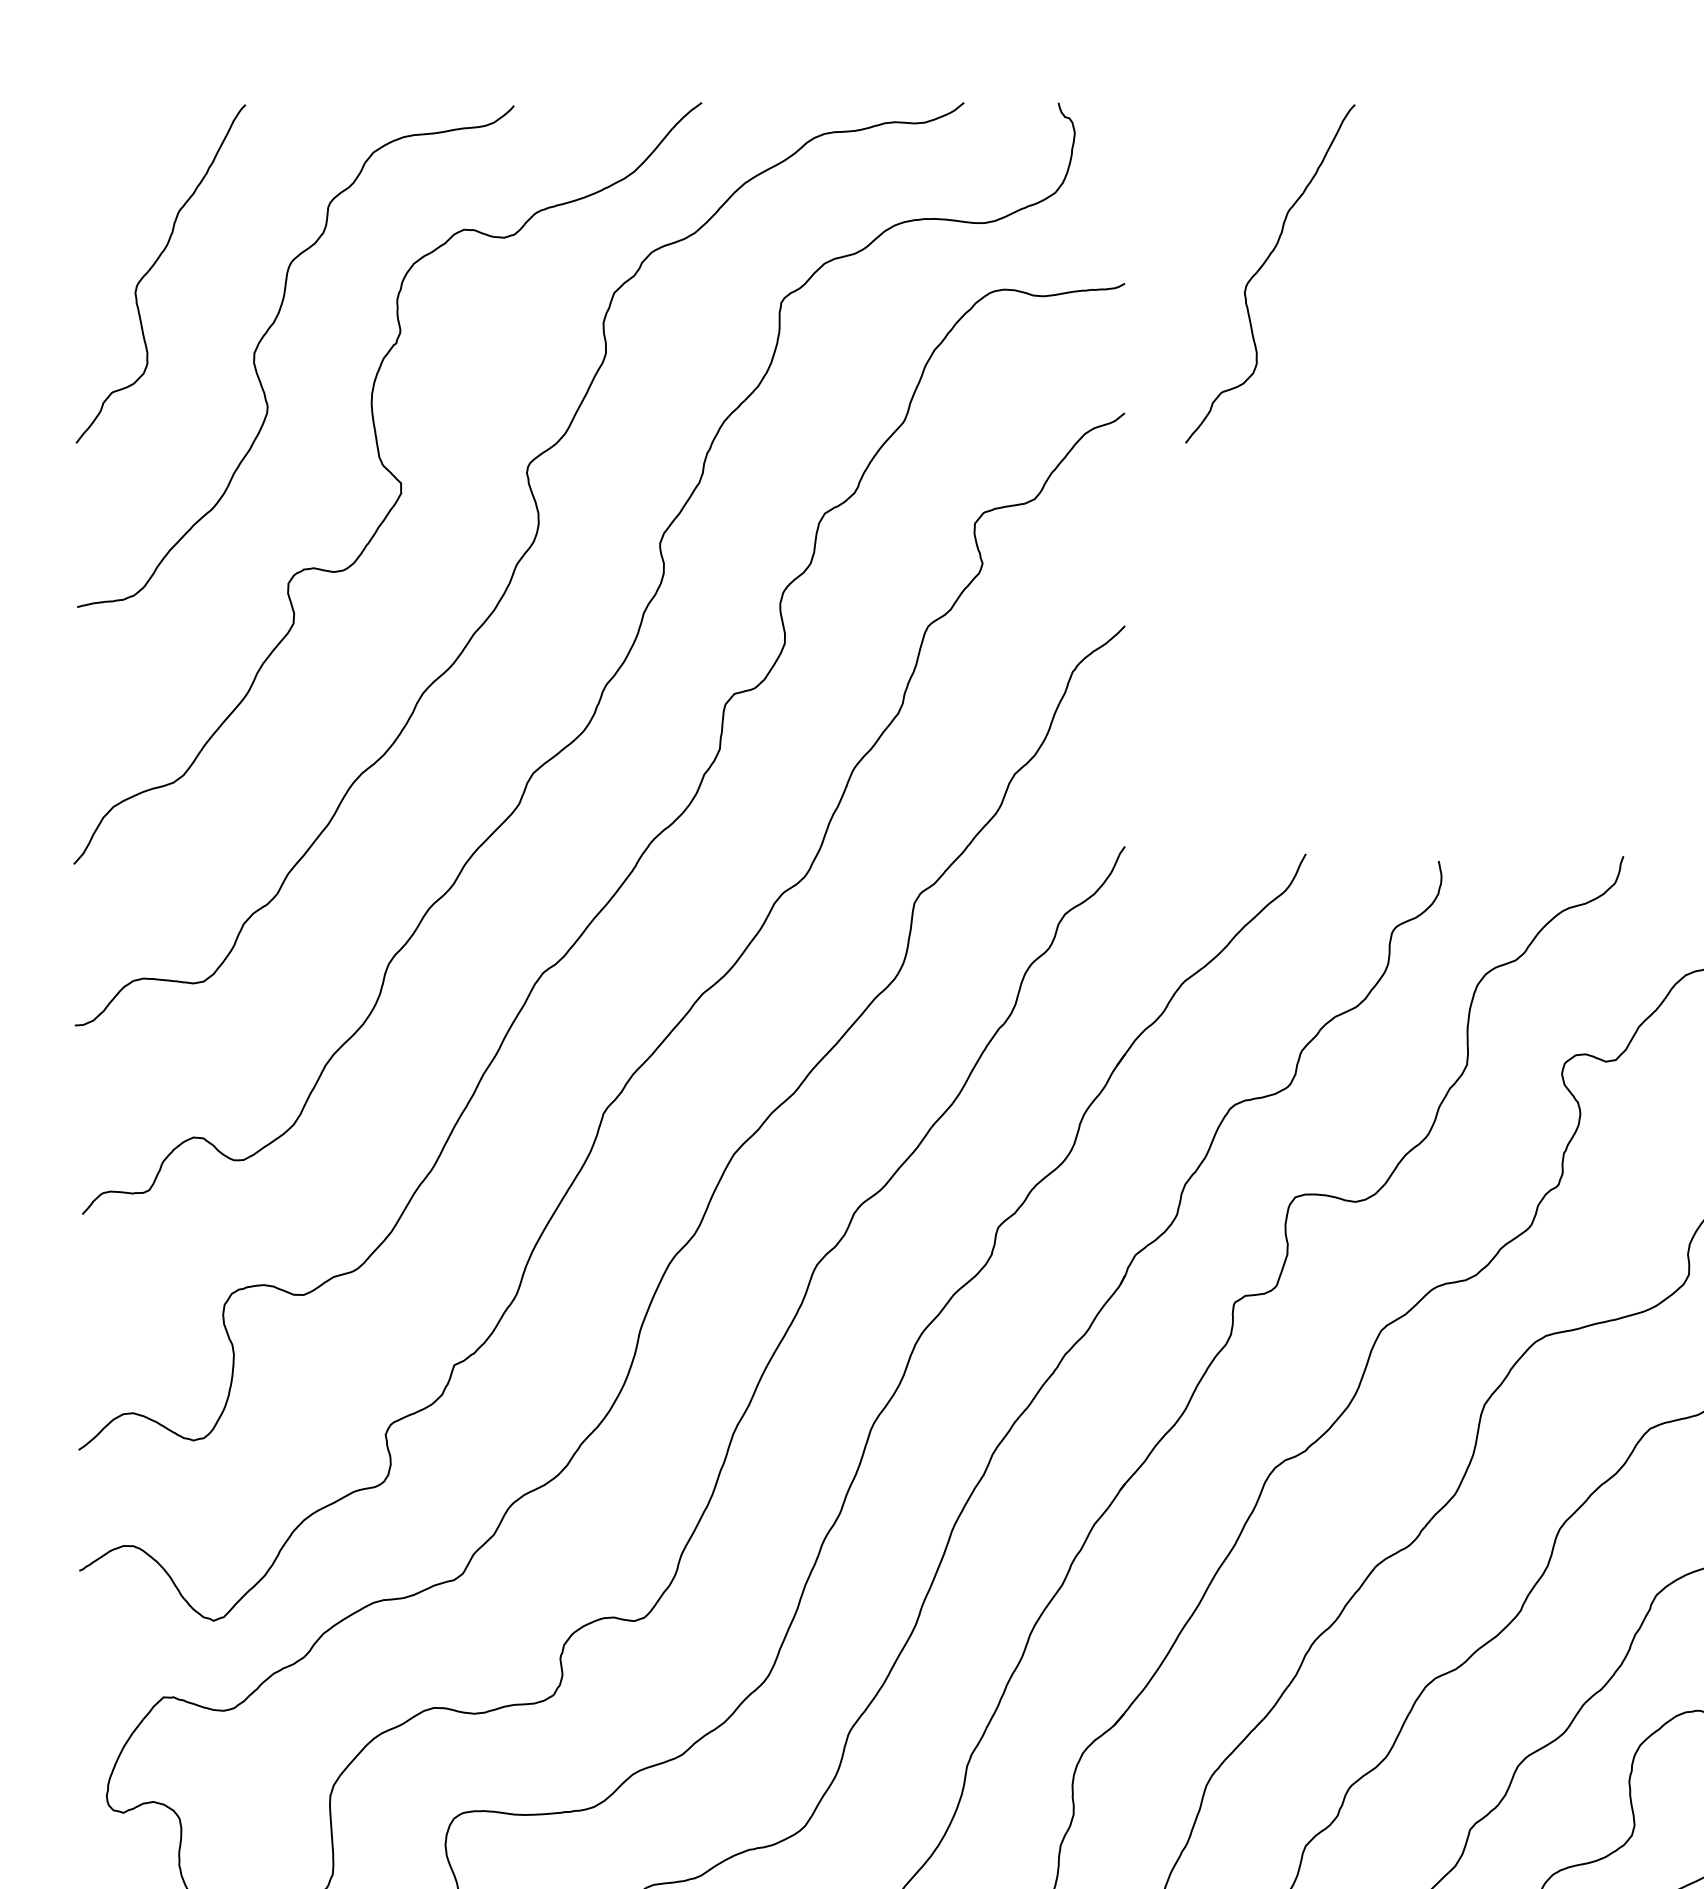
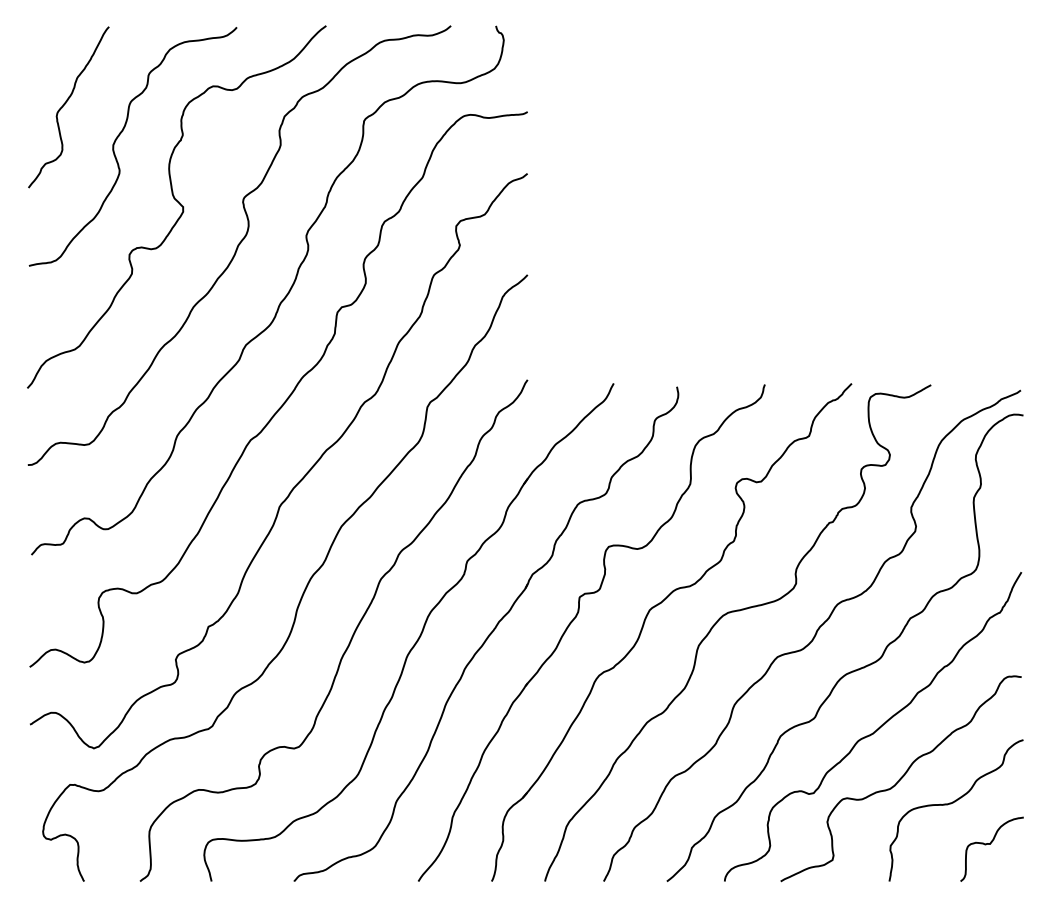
curve: (1263, 267) -> (593, 104), removed

